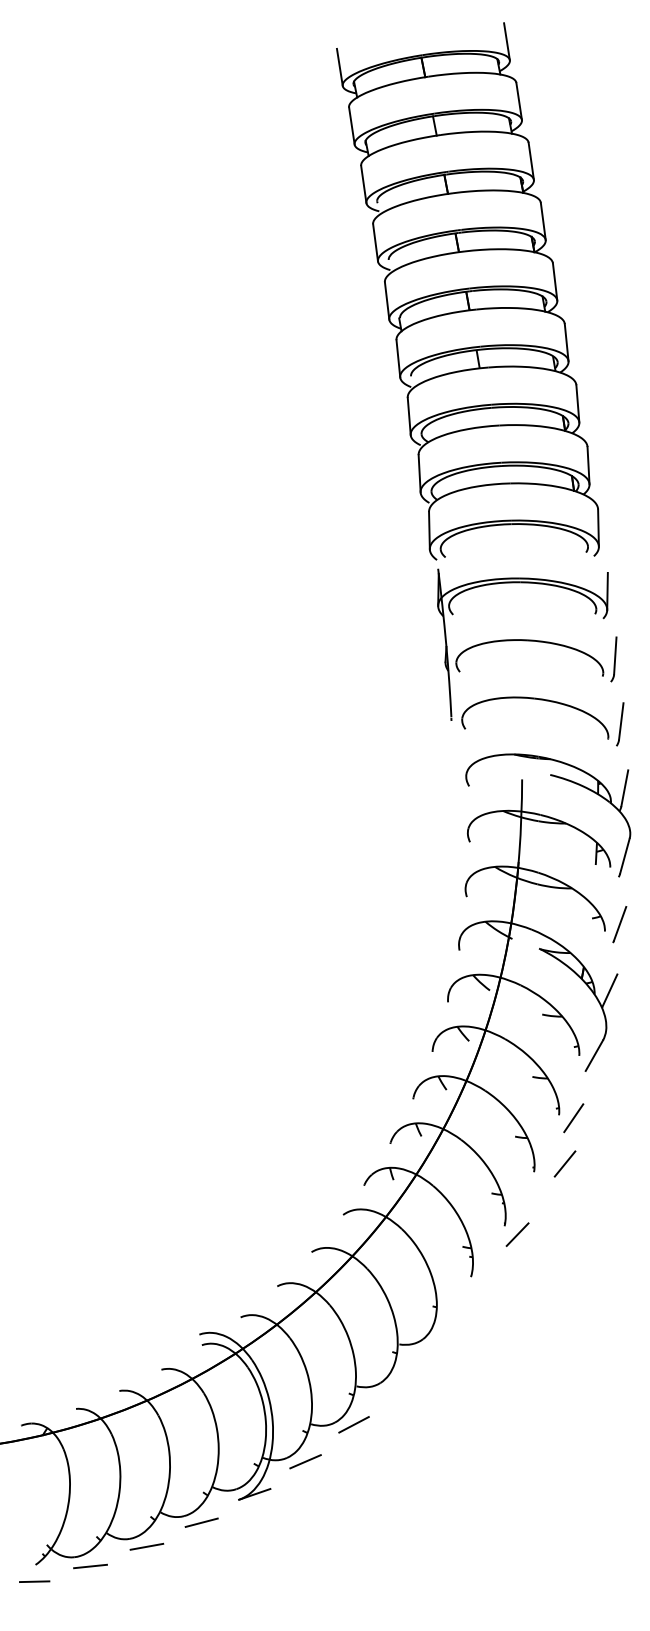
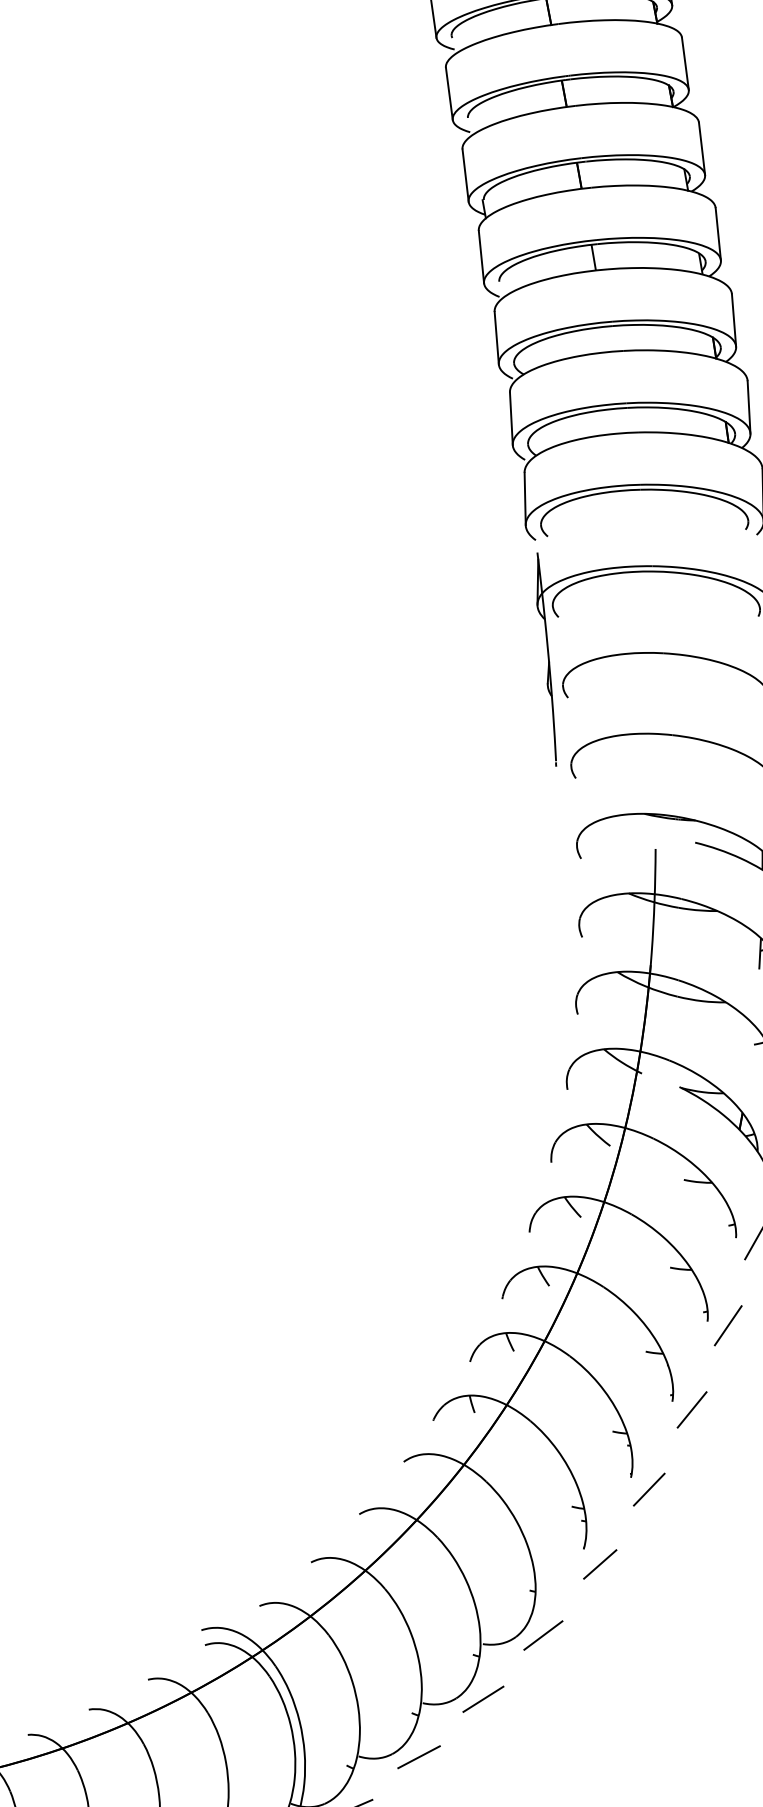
line: (564, 1163) -> (691, 1409), moved
line: (482, 1287) -> (599, 1564), added
line: (441, 1338) -> (542, 1635), added
line: (399, 1383) -> (483, 1699), added

